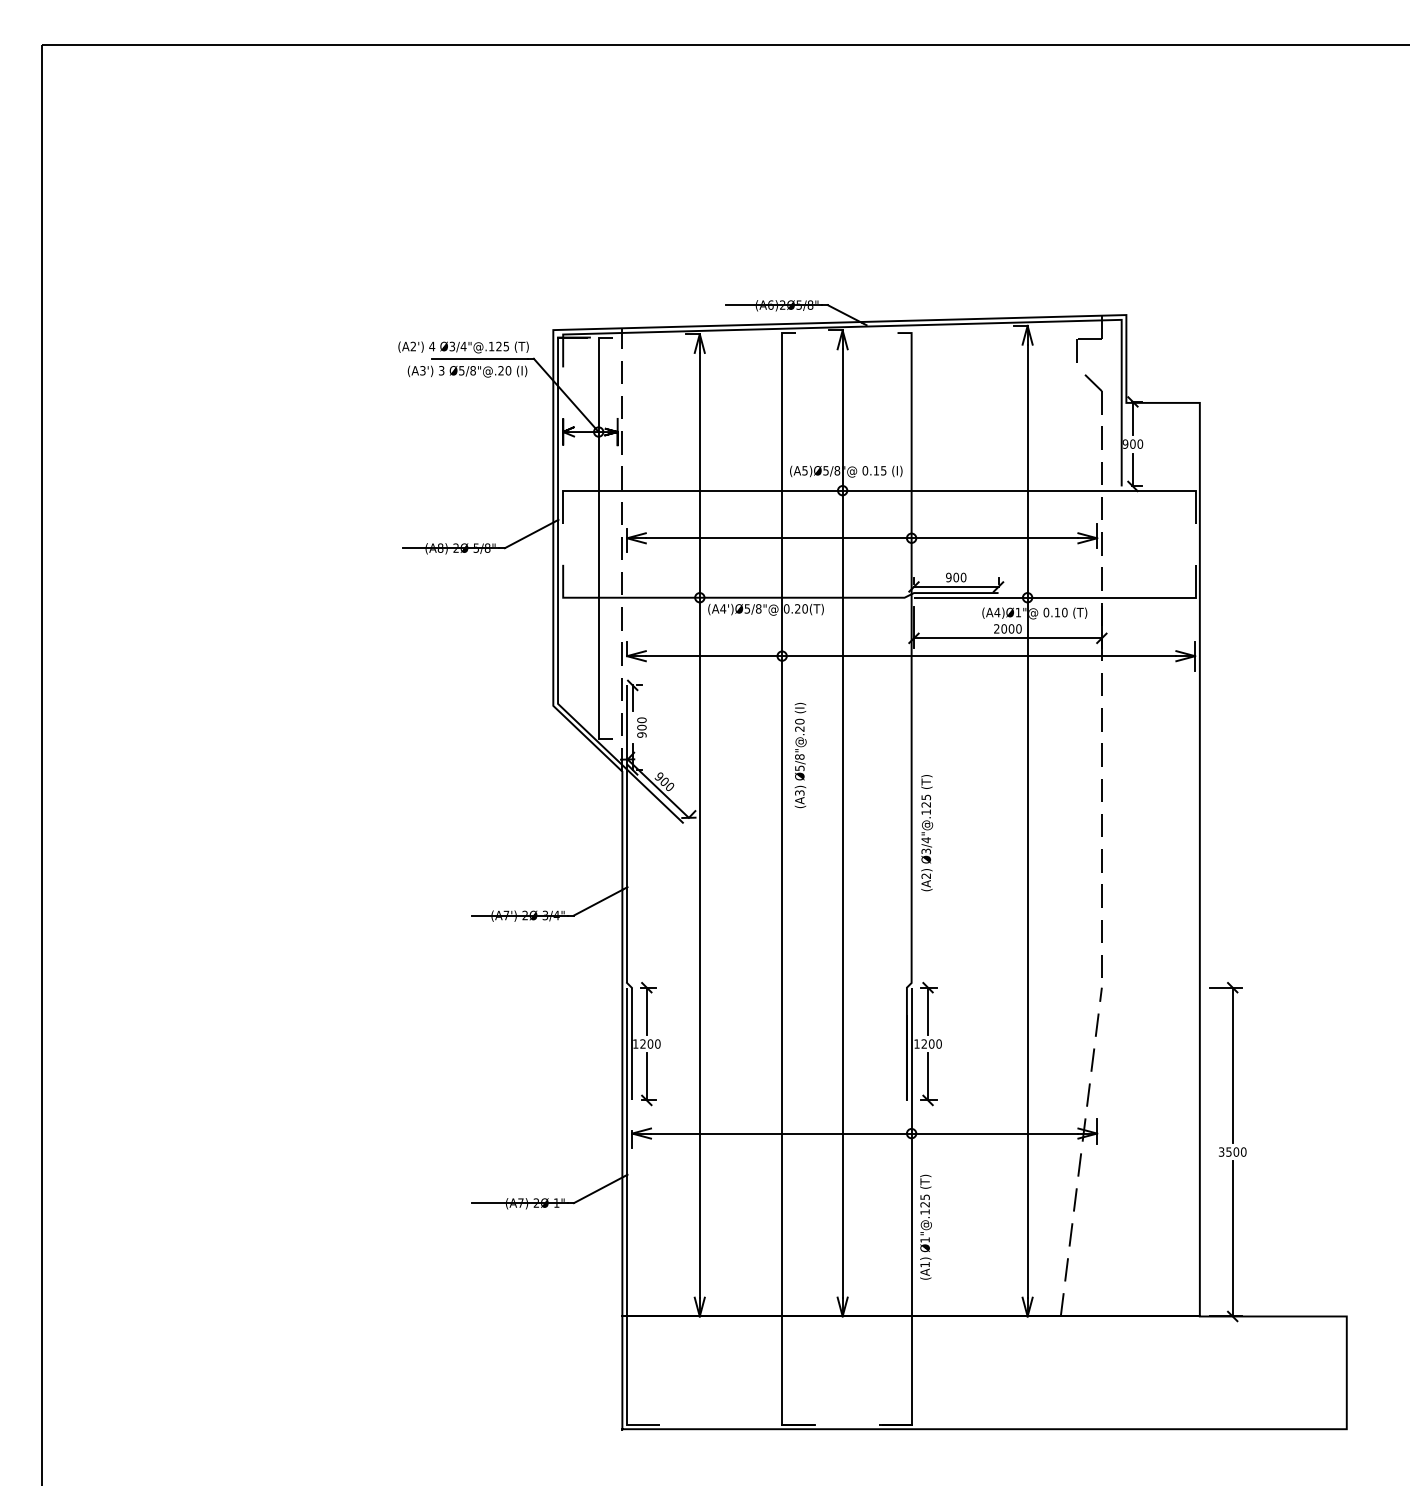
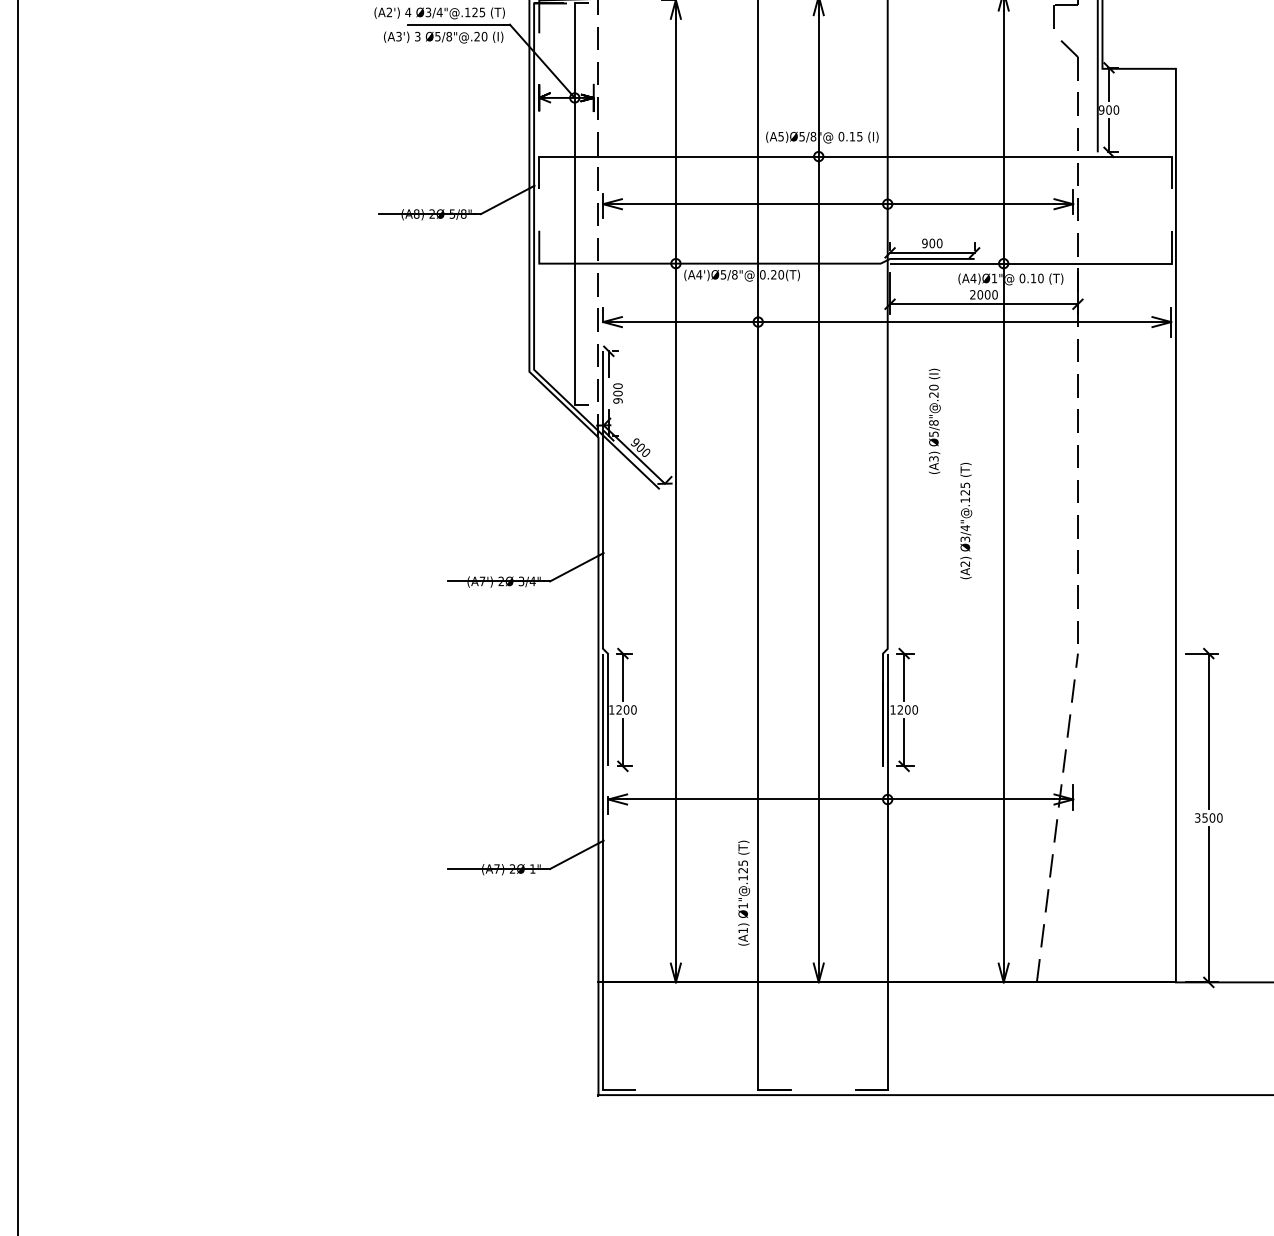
text: (800, 755) -> (934, 421), moved
text: (927, 833) -> (966, 521), moved
text: (925, 1226) -> (743, 892), moved

